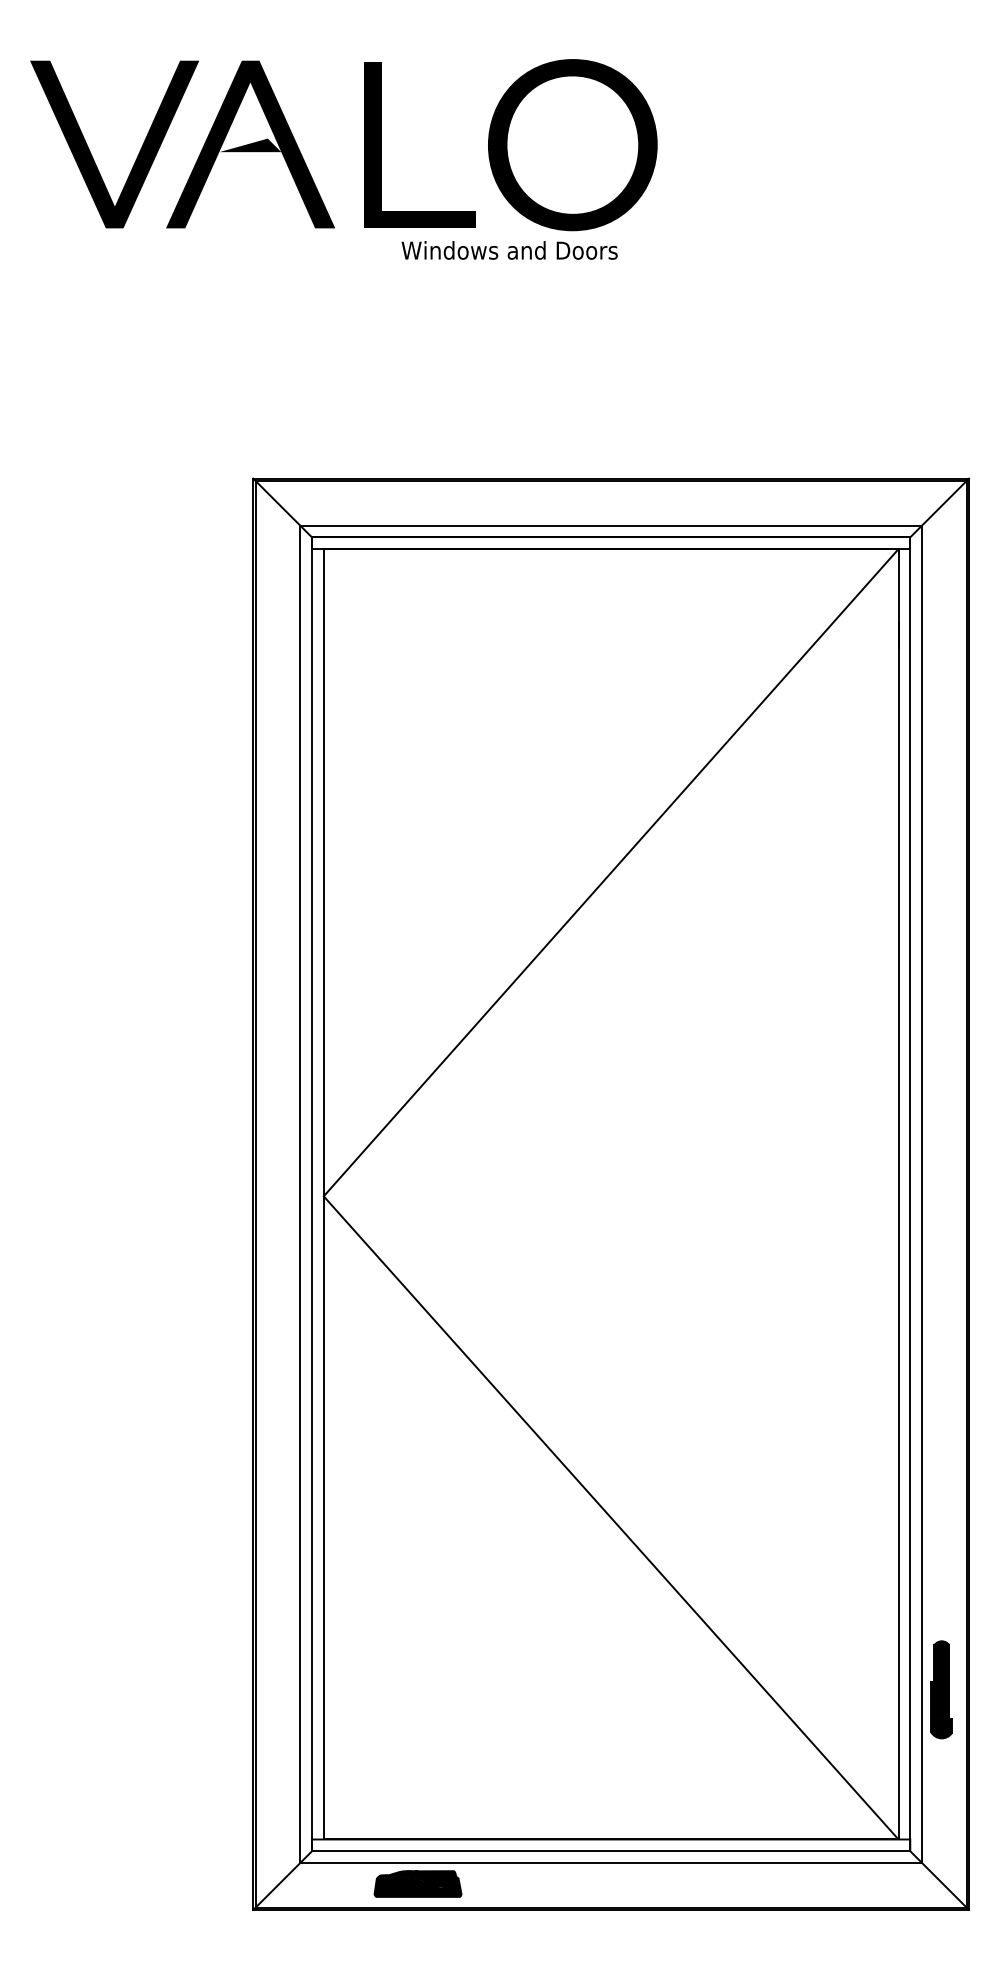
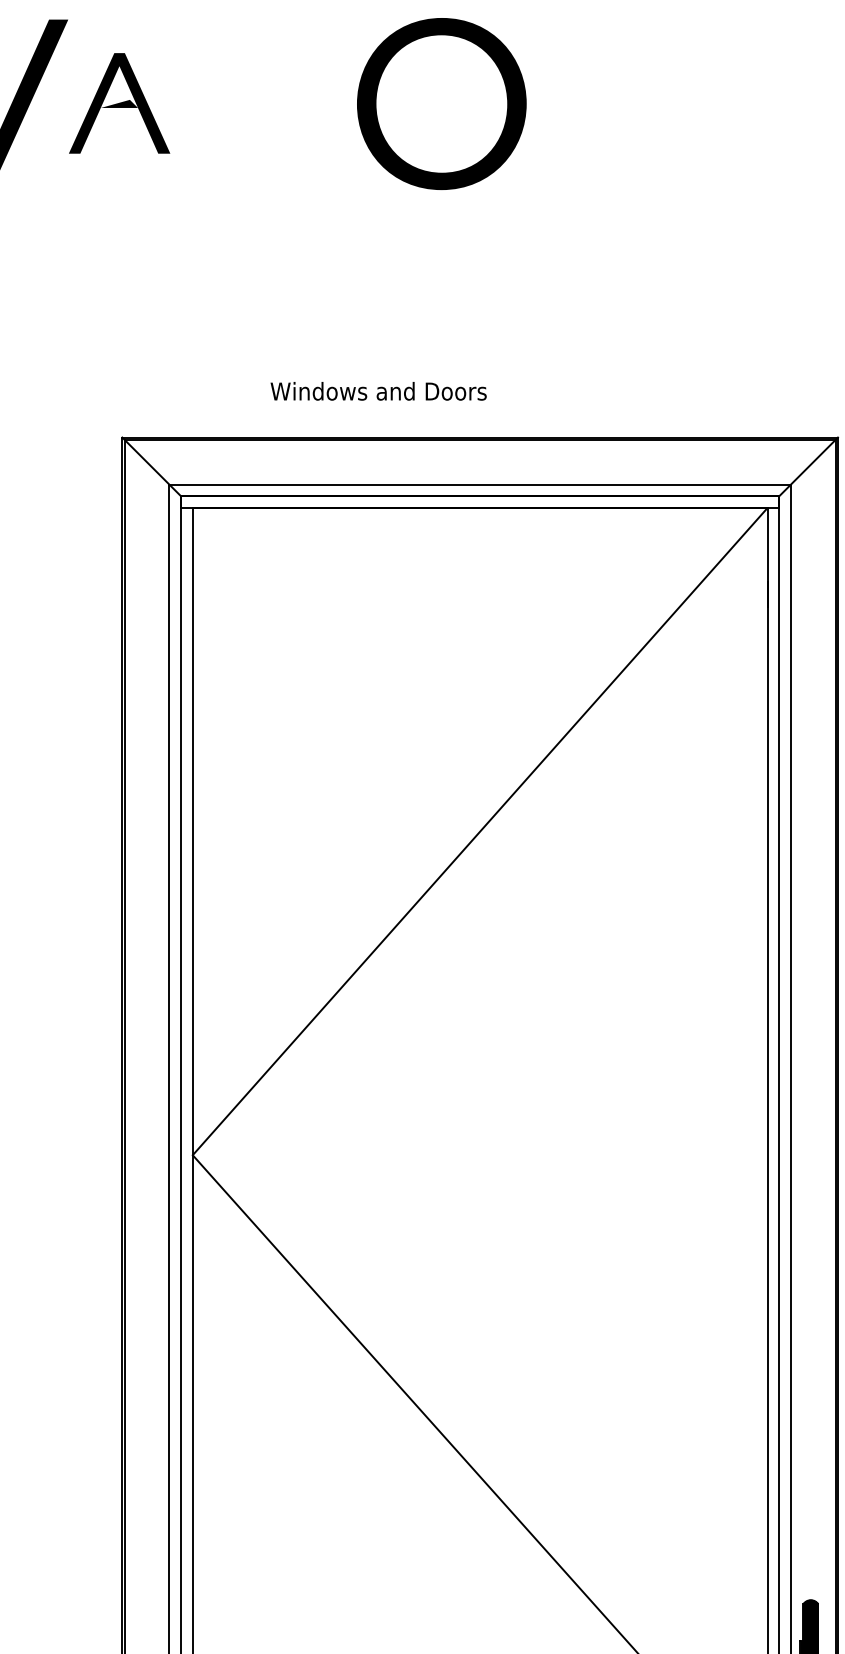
part: (250, 144) -> (119, 103), size x0.6
fill: (419, 144) -> (288, 103), removed
text: (509, 250) -> (378, 391), moved

